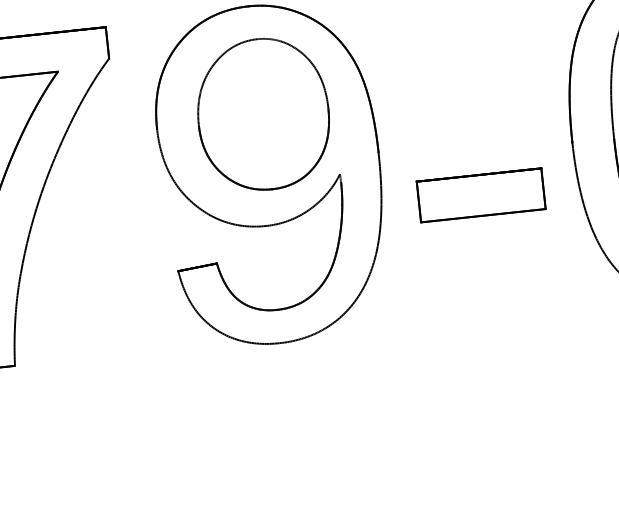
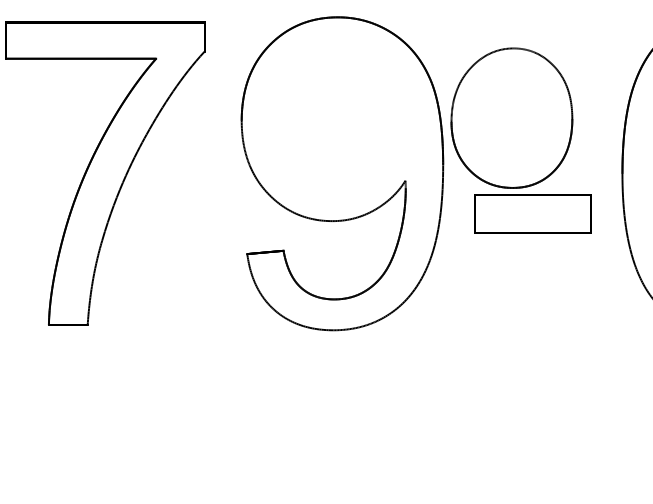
part: (262, 113) -> (511, 117), moved

